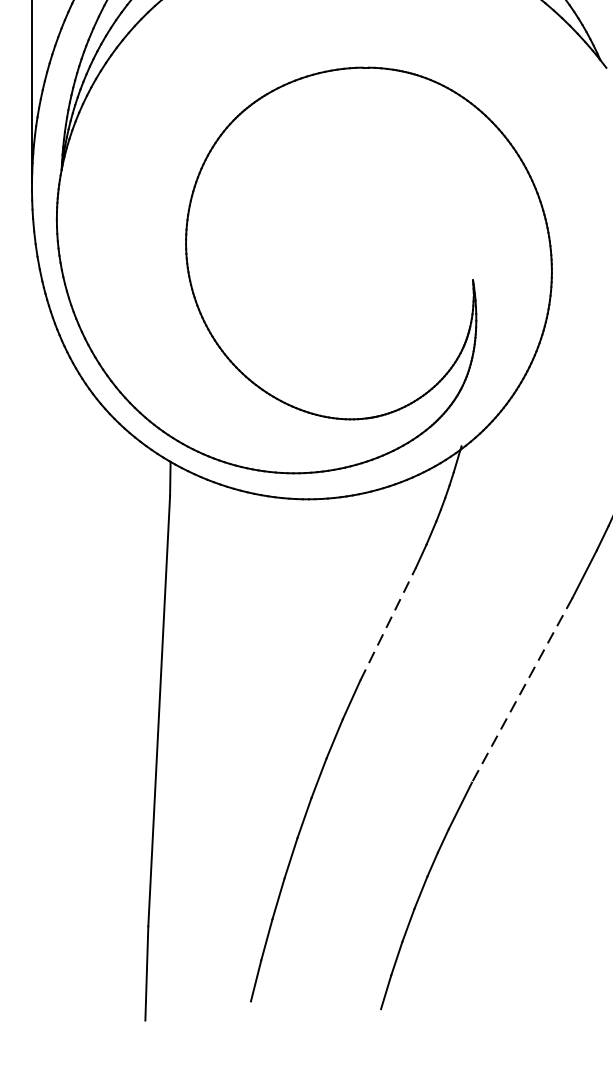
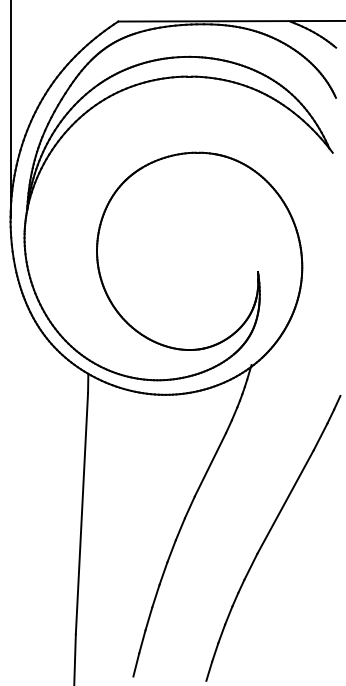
line: (388, 623) -> (210, 464), dashed -> solid
line: (522, 689) -> (285, 501), dashed -> solid

